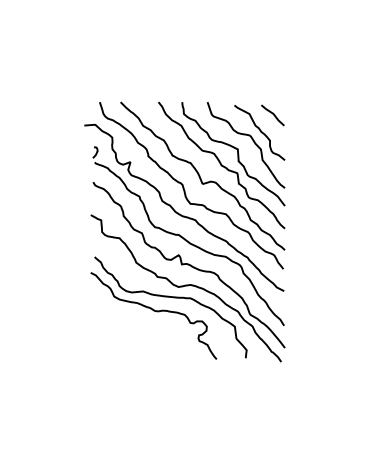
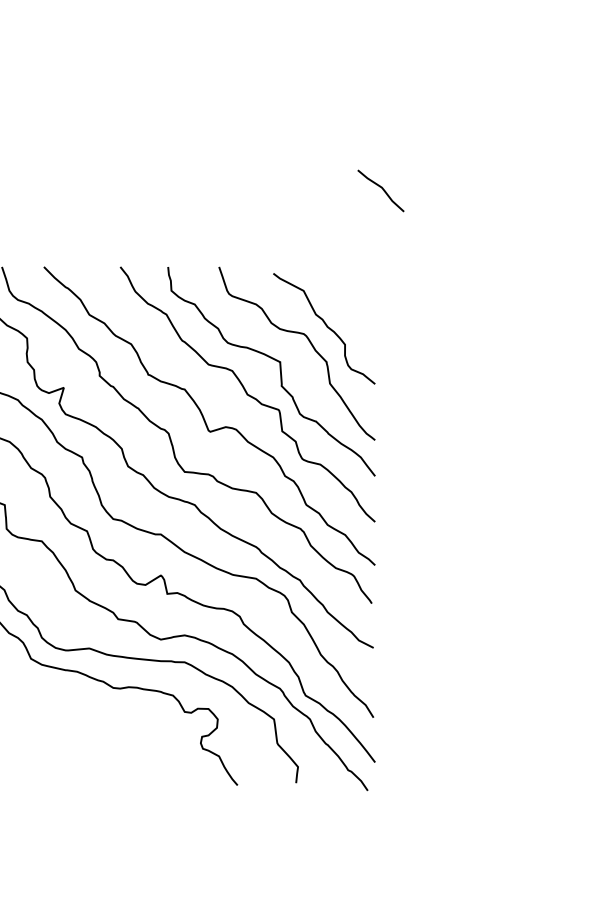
curve: (272, 114) -> (380, 189), moved

